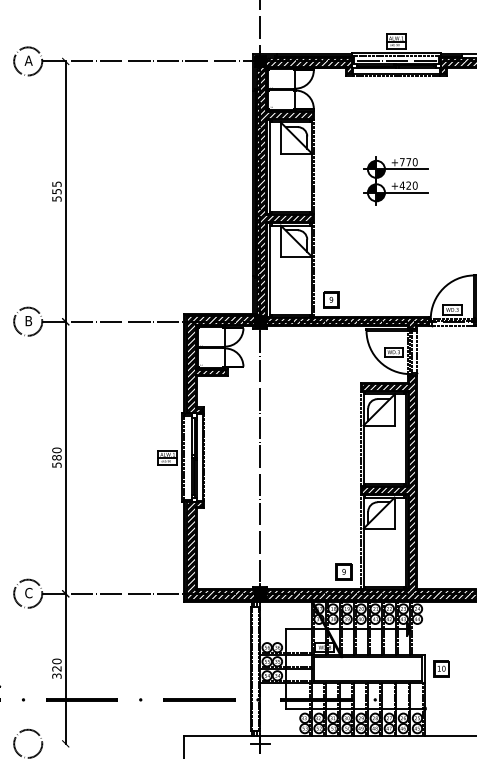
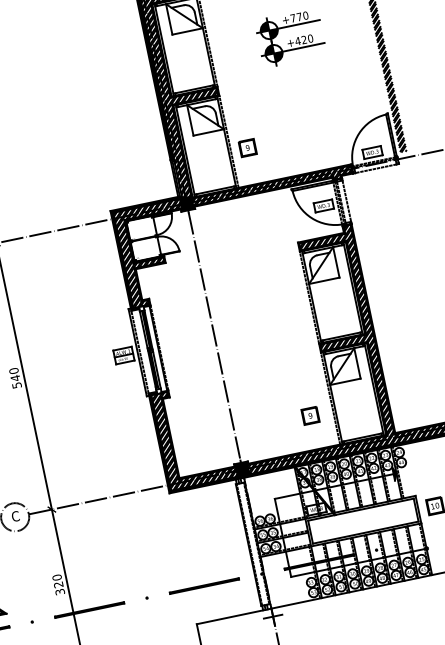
part: (331, 299) -> (247, 147), moved
text: (56, 457) -> (15, 378), 580 -> 540
part: (343, 571) -> (309, 415), moved

